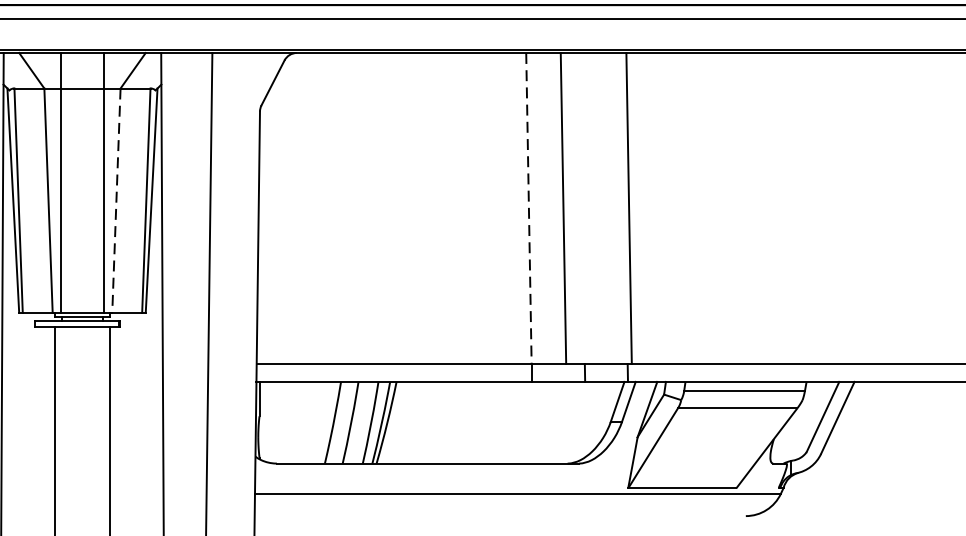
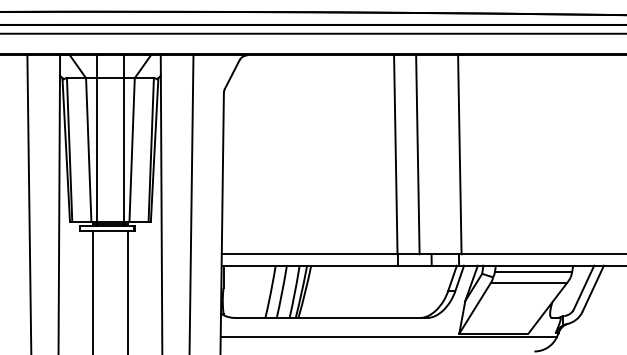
line: (117, 200) -> (132, 149), dashed -> solid
line: (528, 209) -> (395, 155), dashed -> solid

